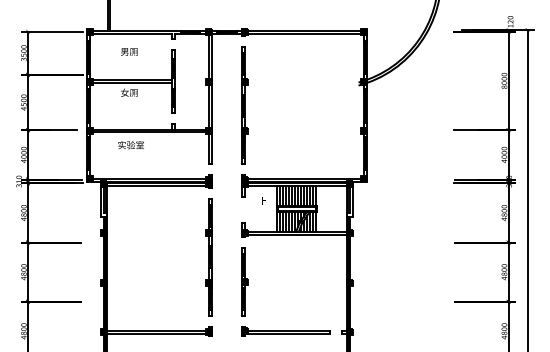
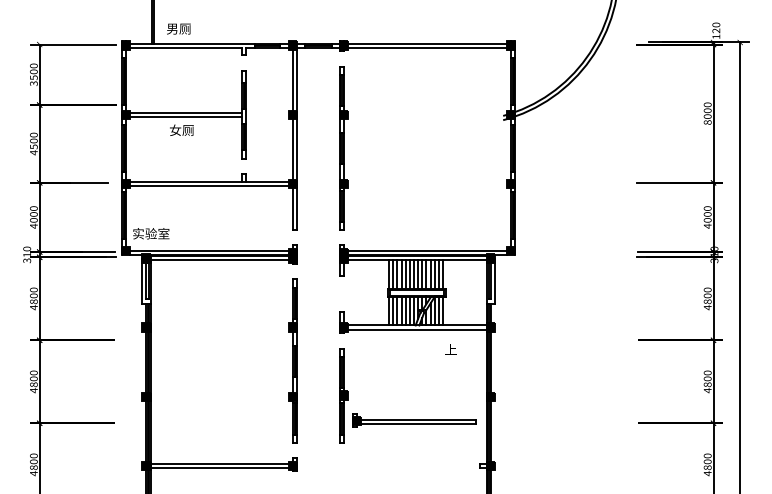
text: (129, 51) -> (178, 28), moved
text: (131, 144) -> (151, 233), moved
text: (262, 201) -> (450, 349), moved
part: (286, 331) -> (414, 420), moved

